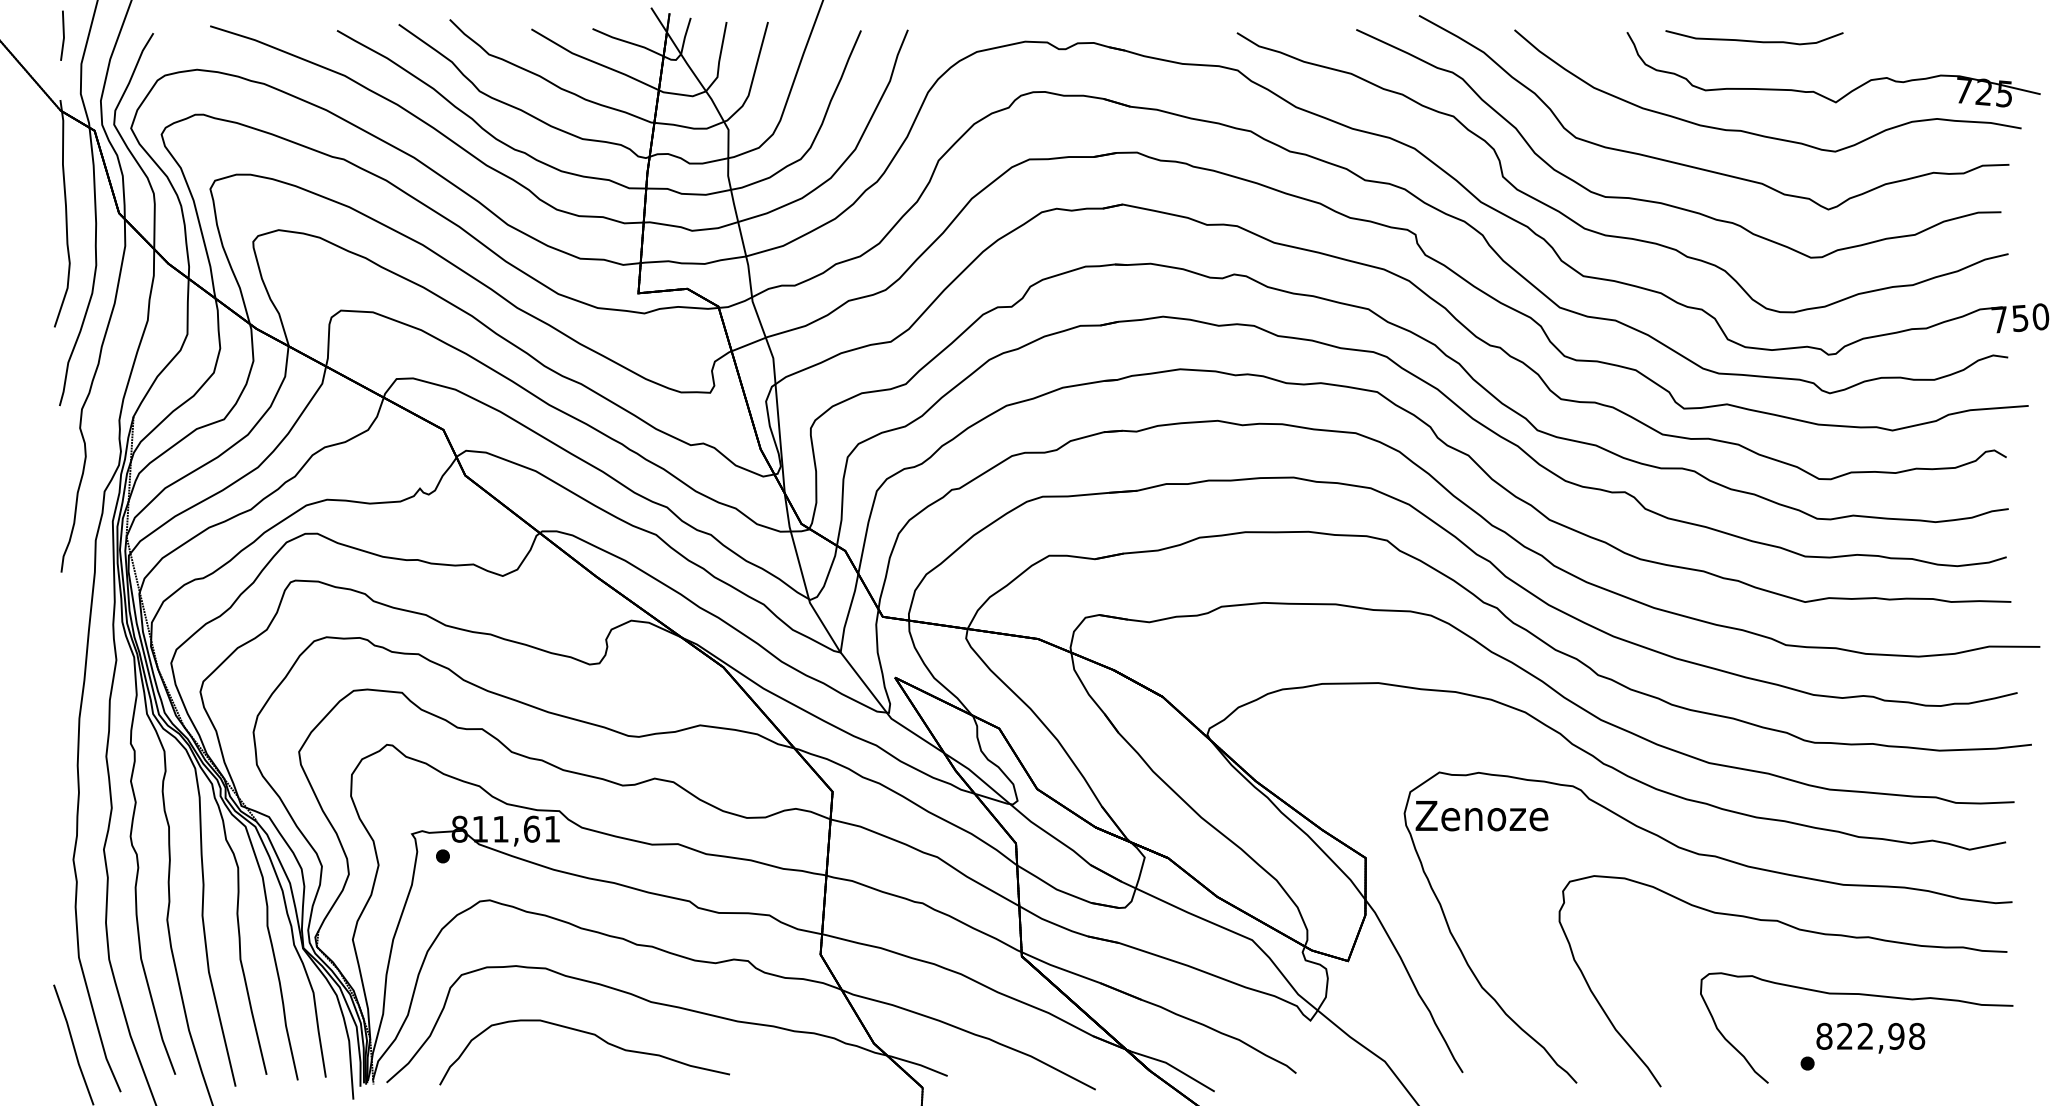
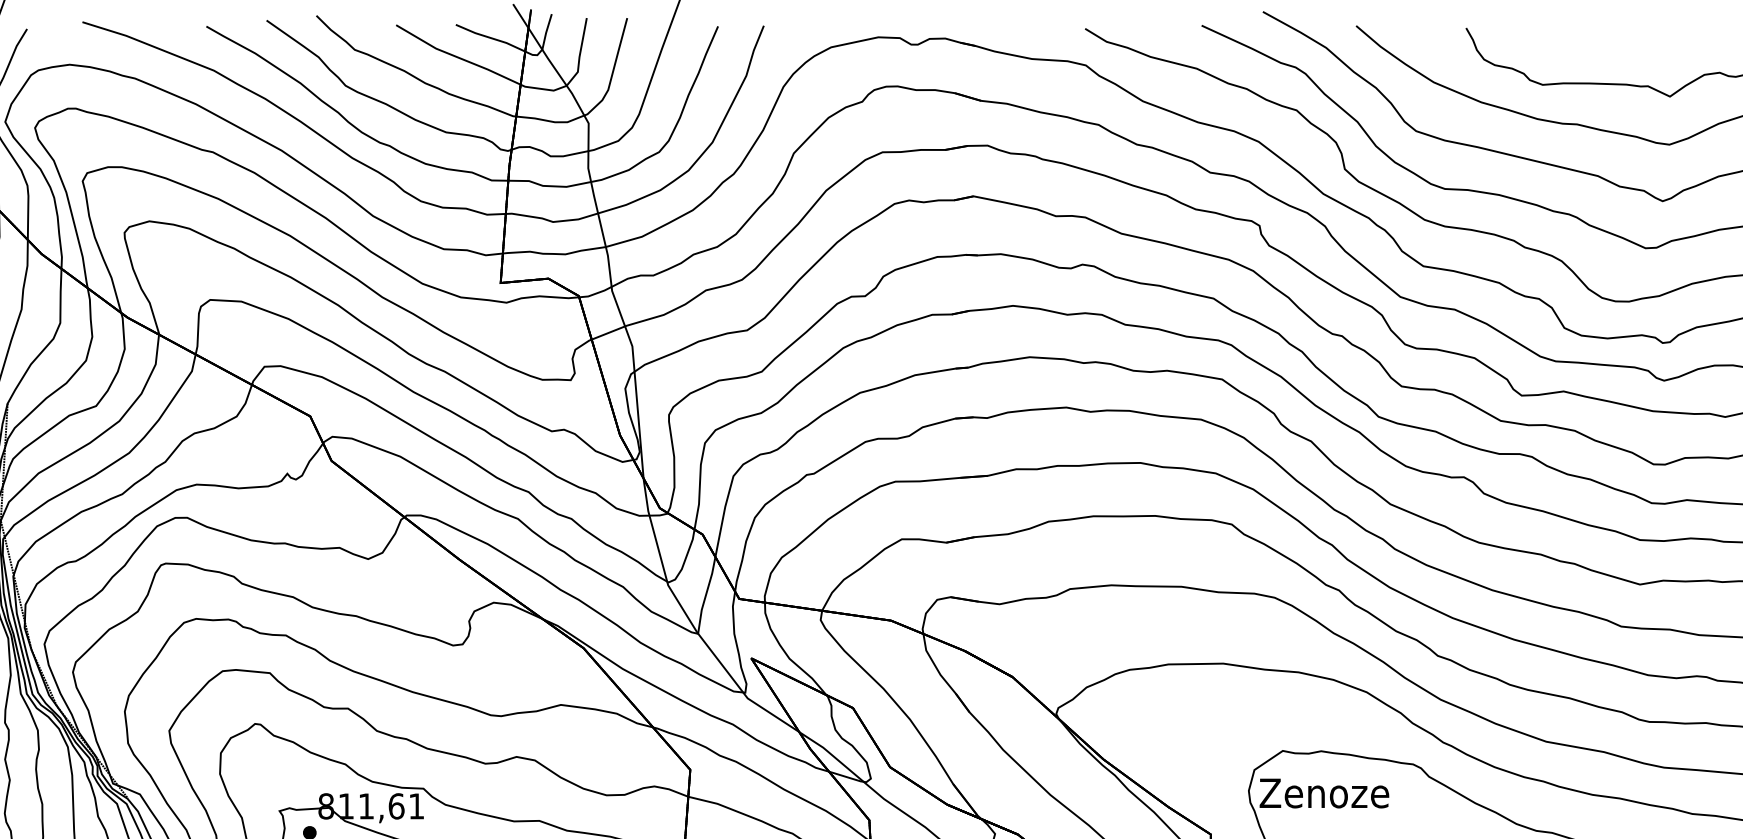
part: (1754, 37) -> (1590, 33), removed

